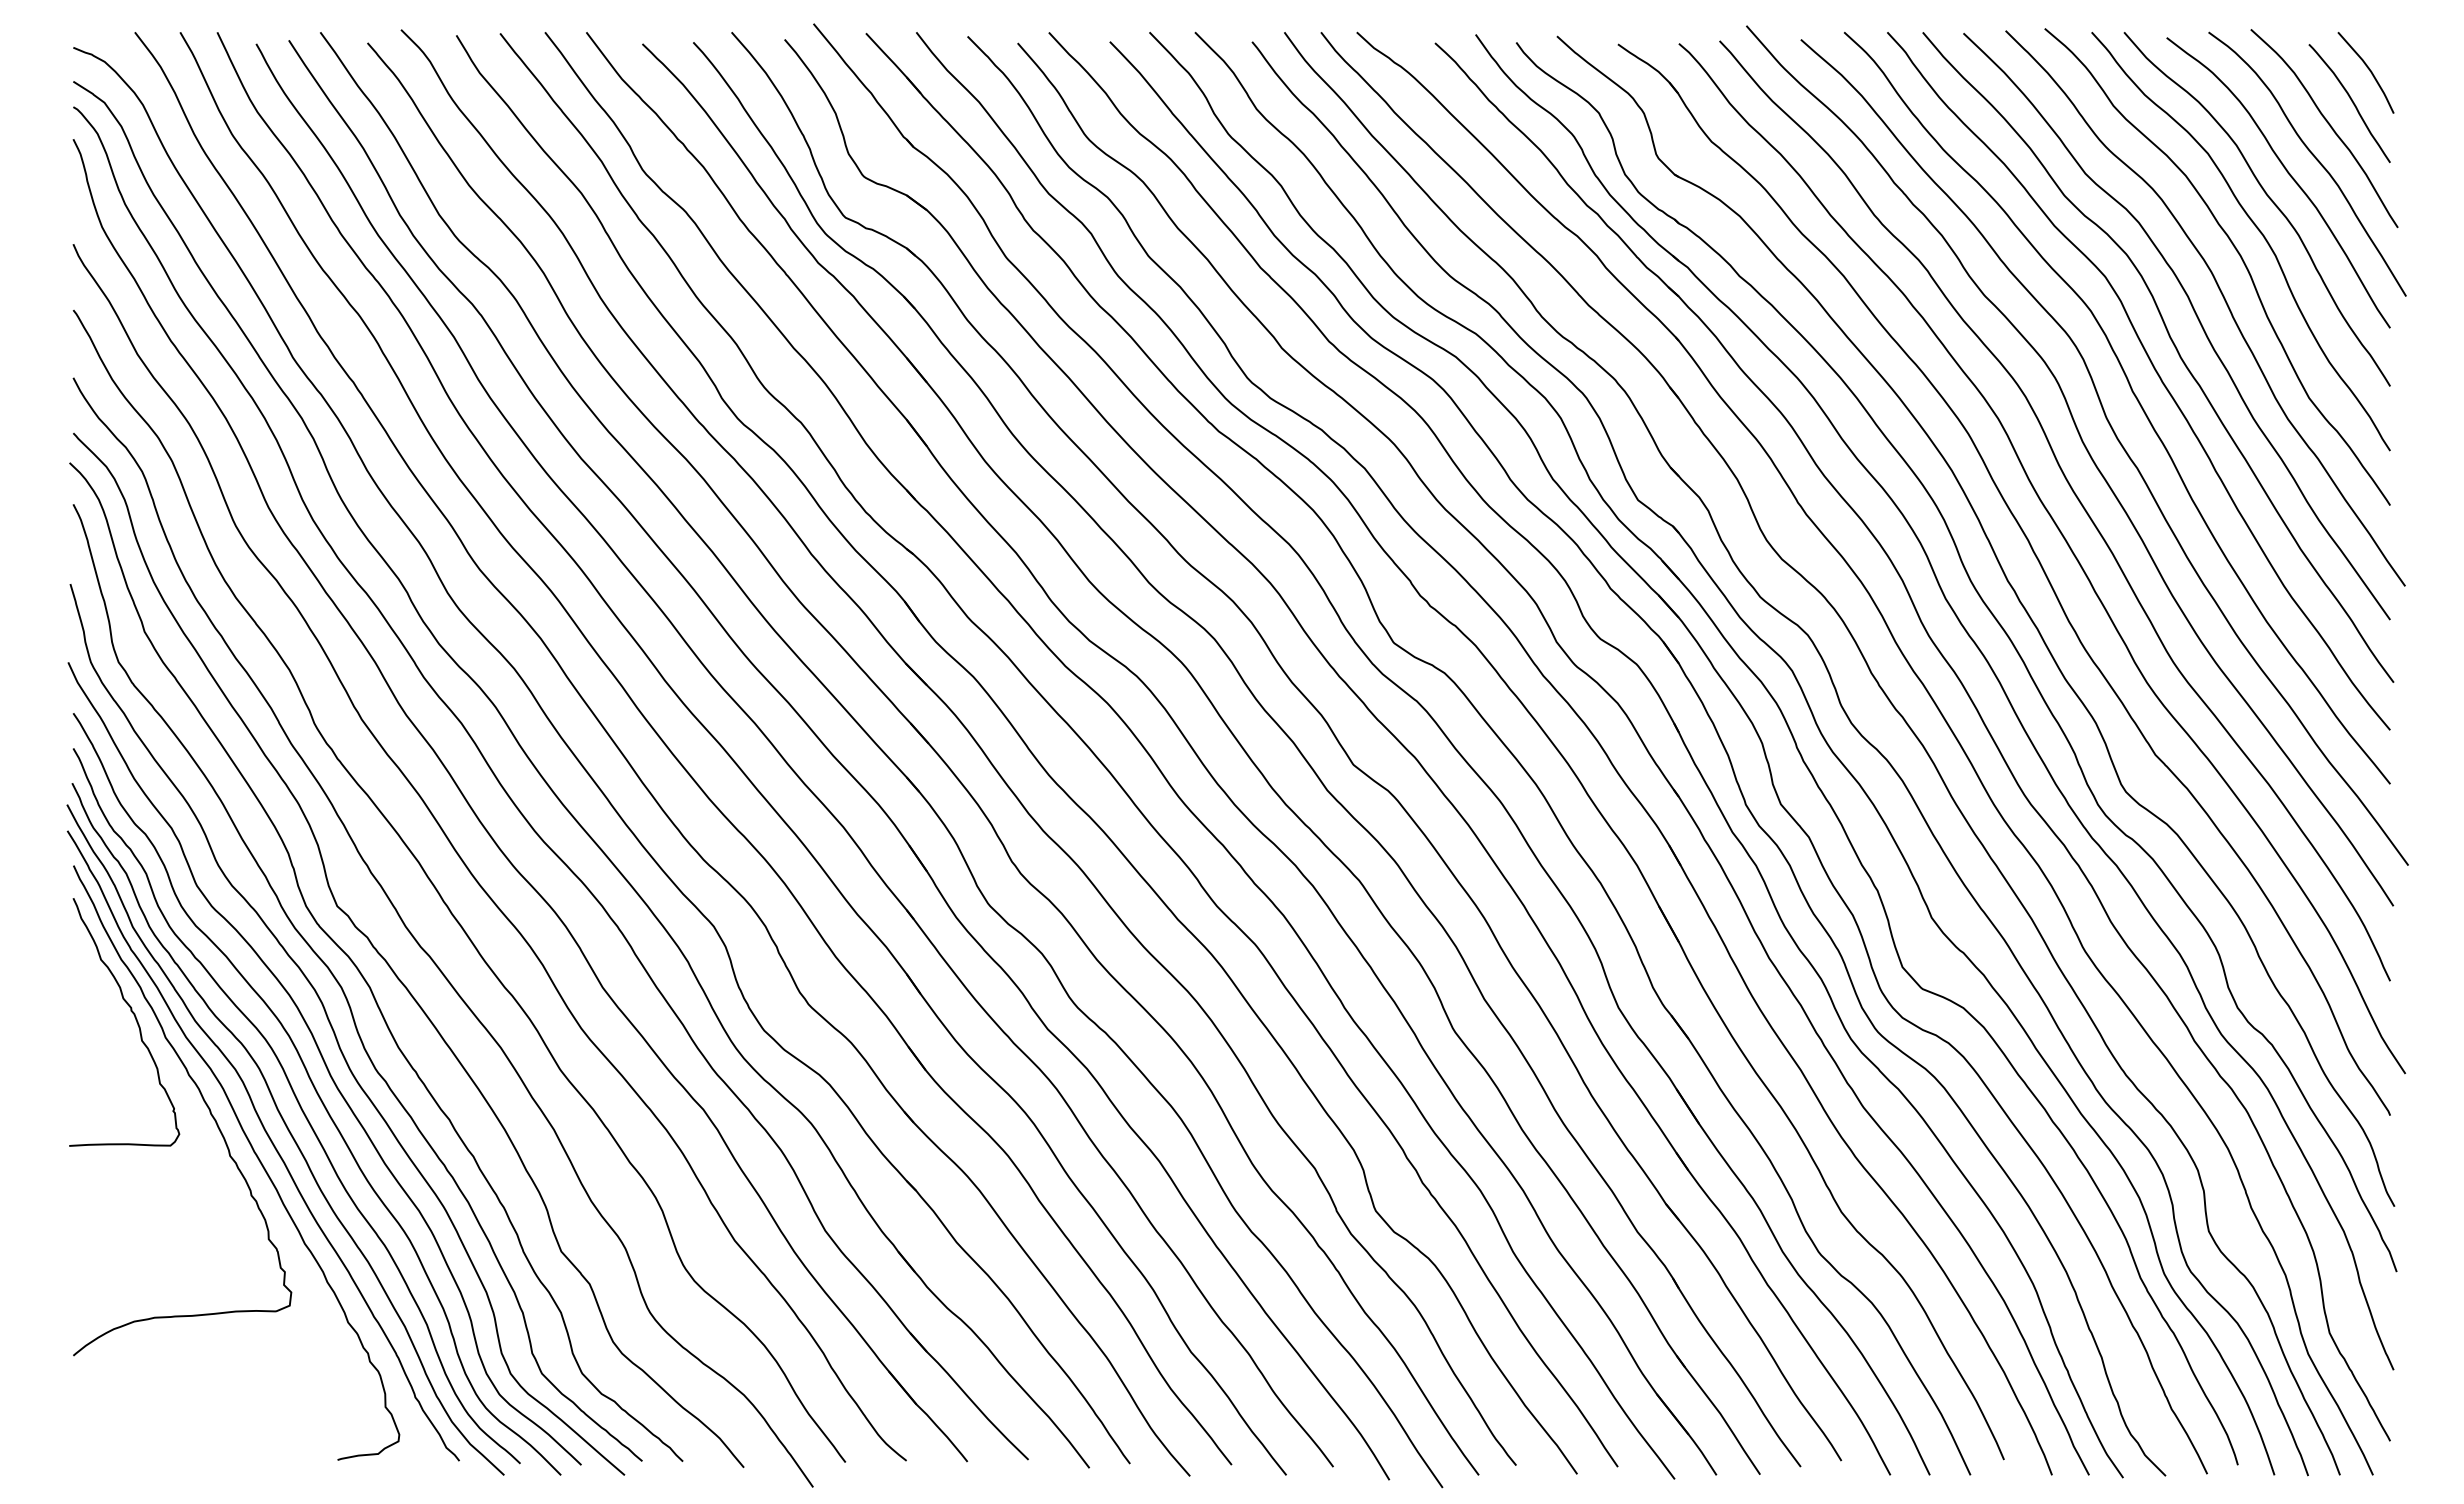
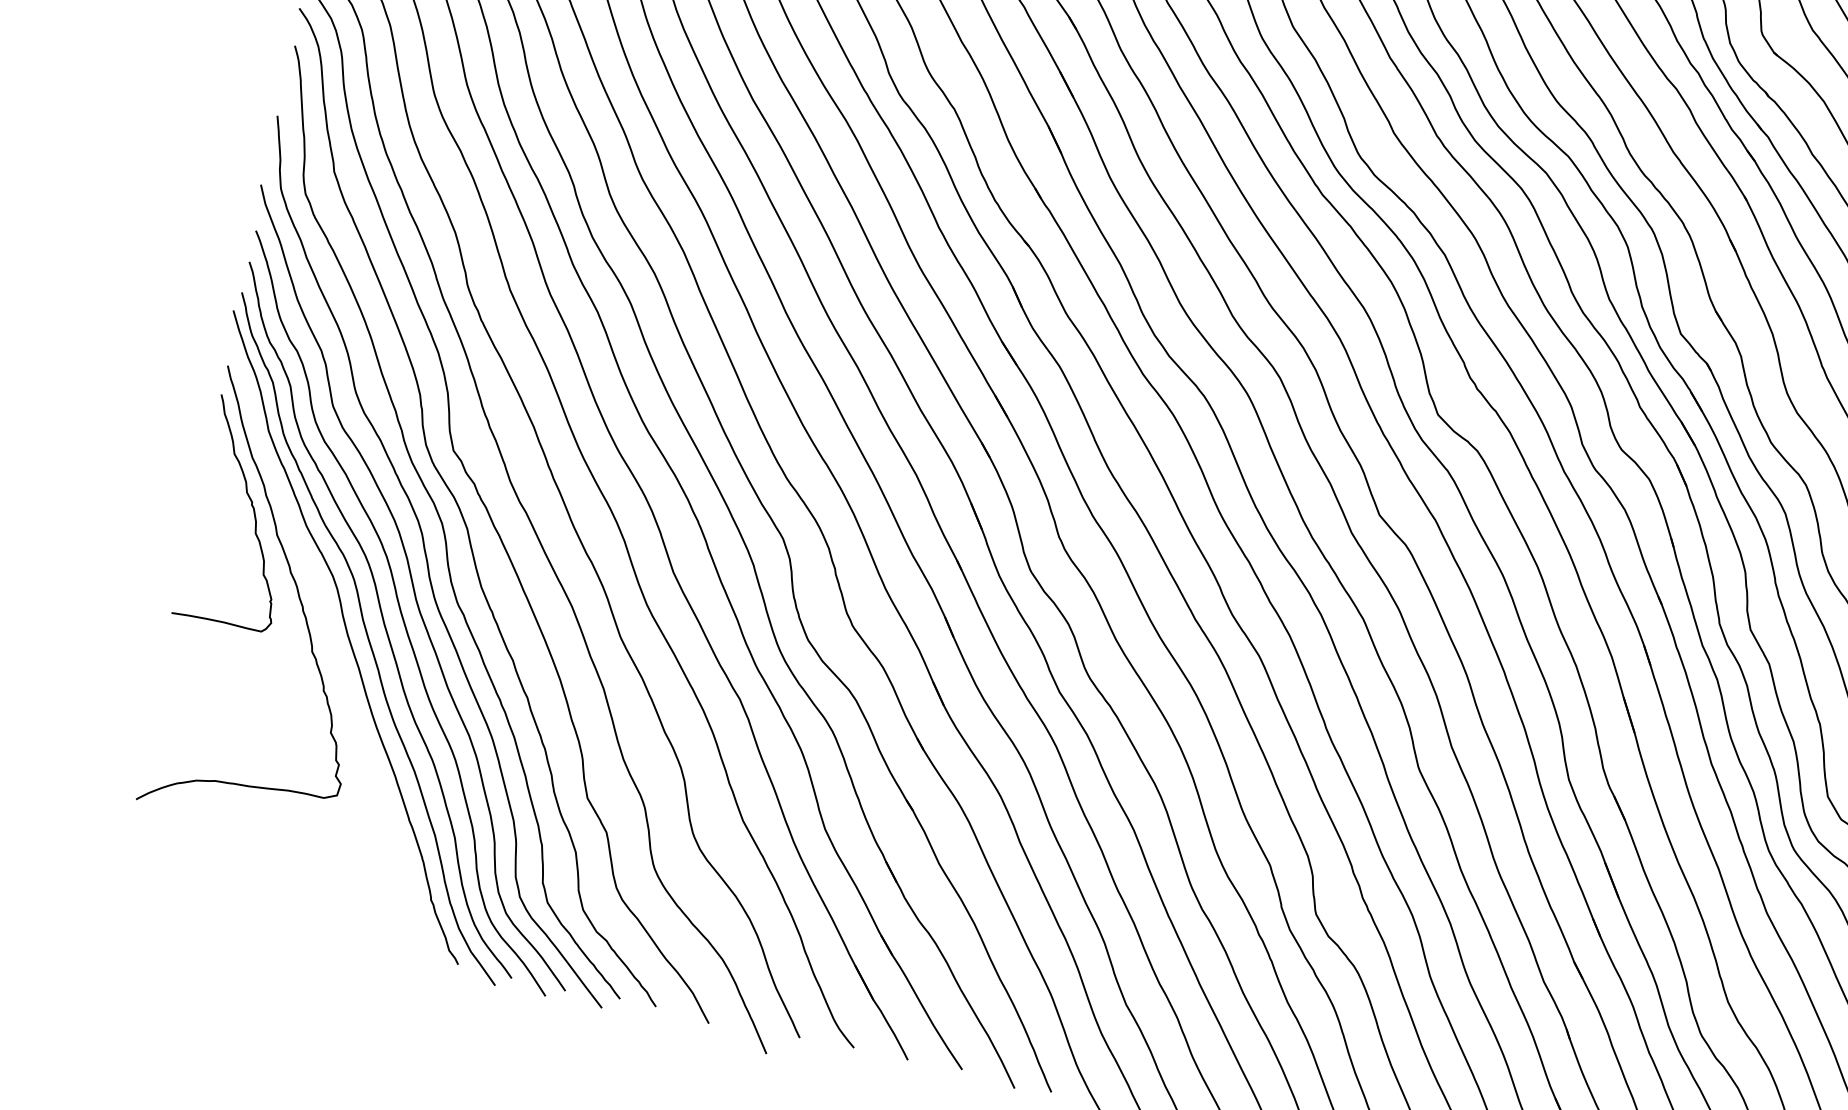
curve: (245, 1137) -> (329, 638), removed

